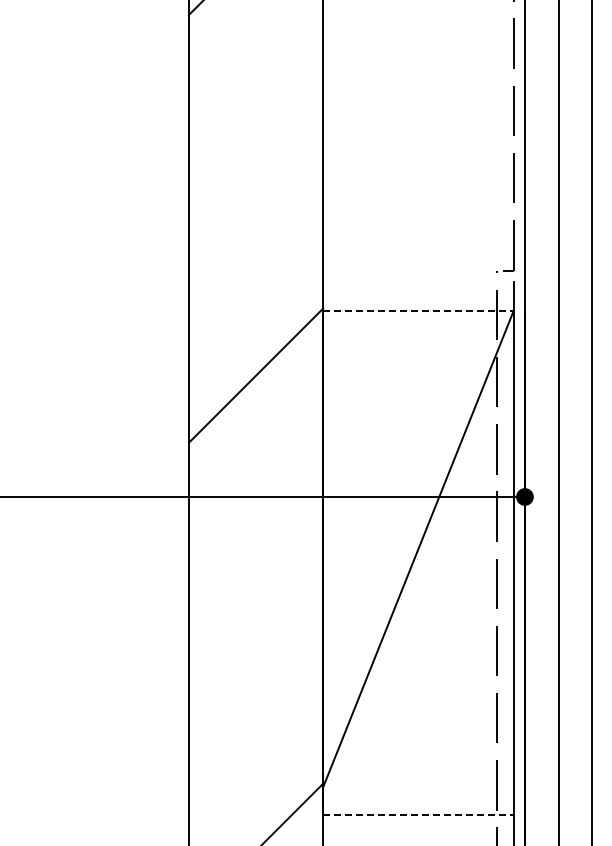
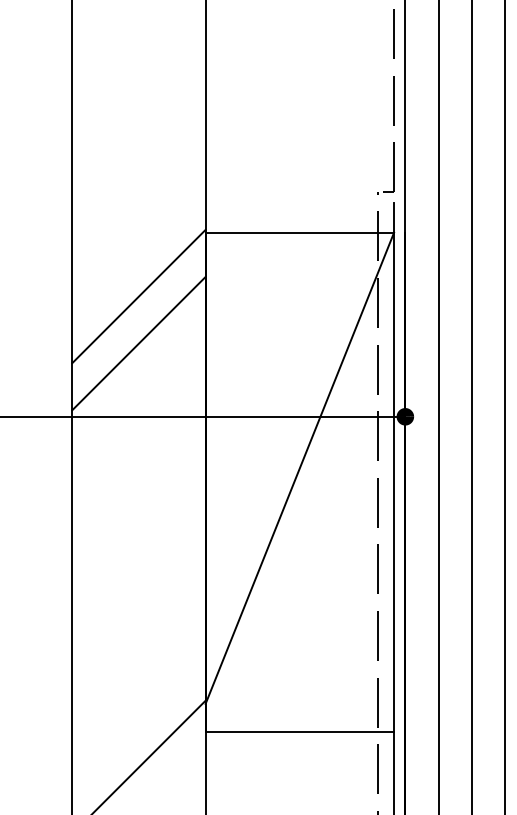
line: (419, 311) -> (300, 232), dashed -> solid
line: (255, 422) -> (138, 342), added
line: (418, 815) -> (299, 732), dashed -> solid

